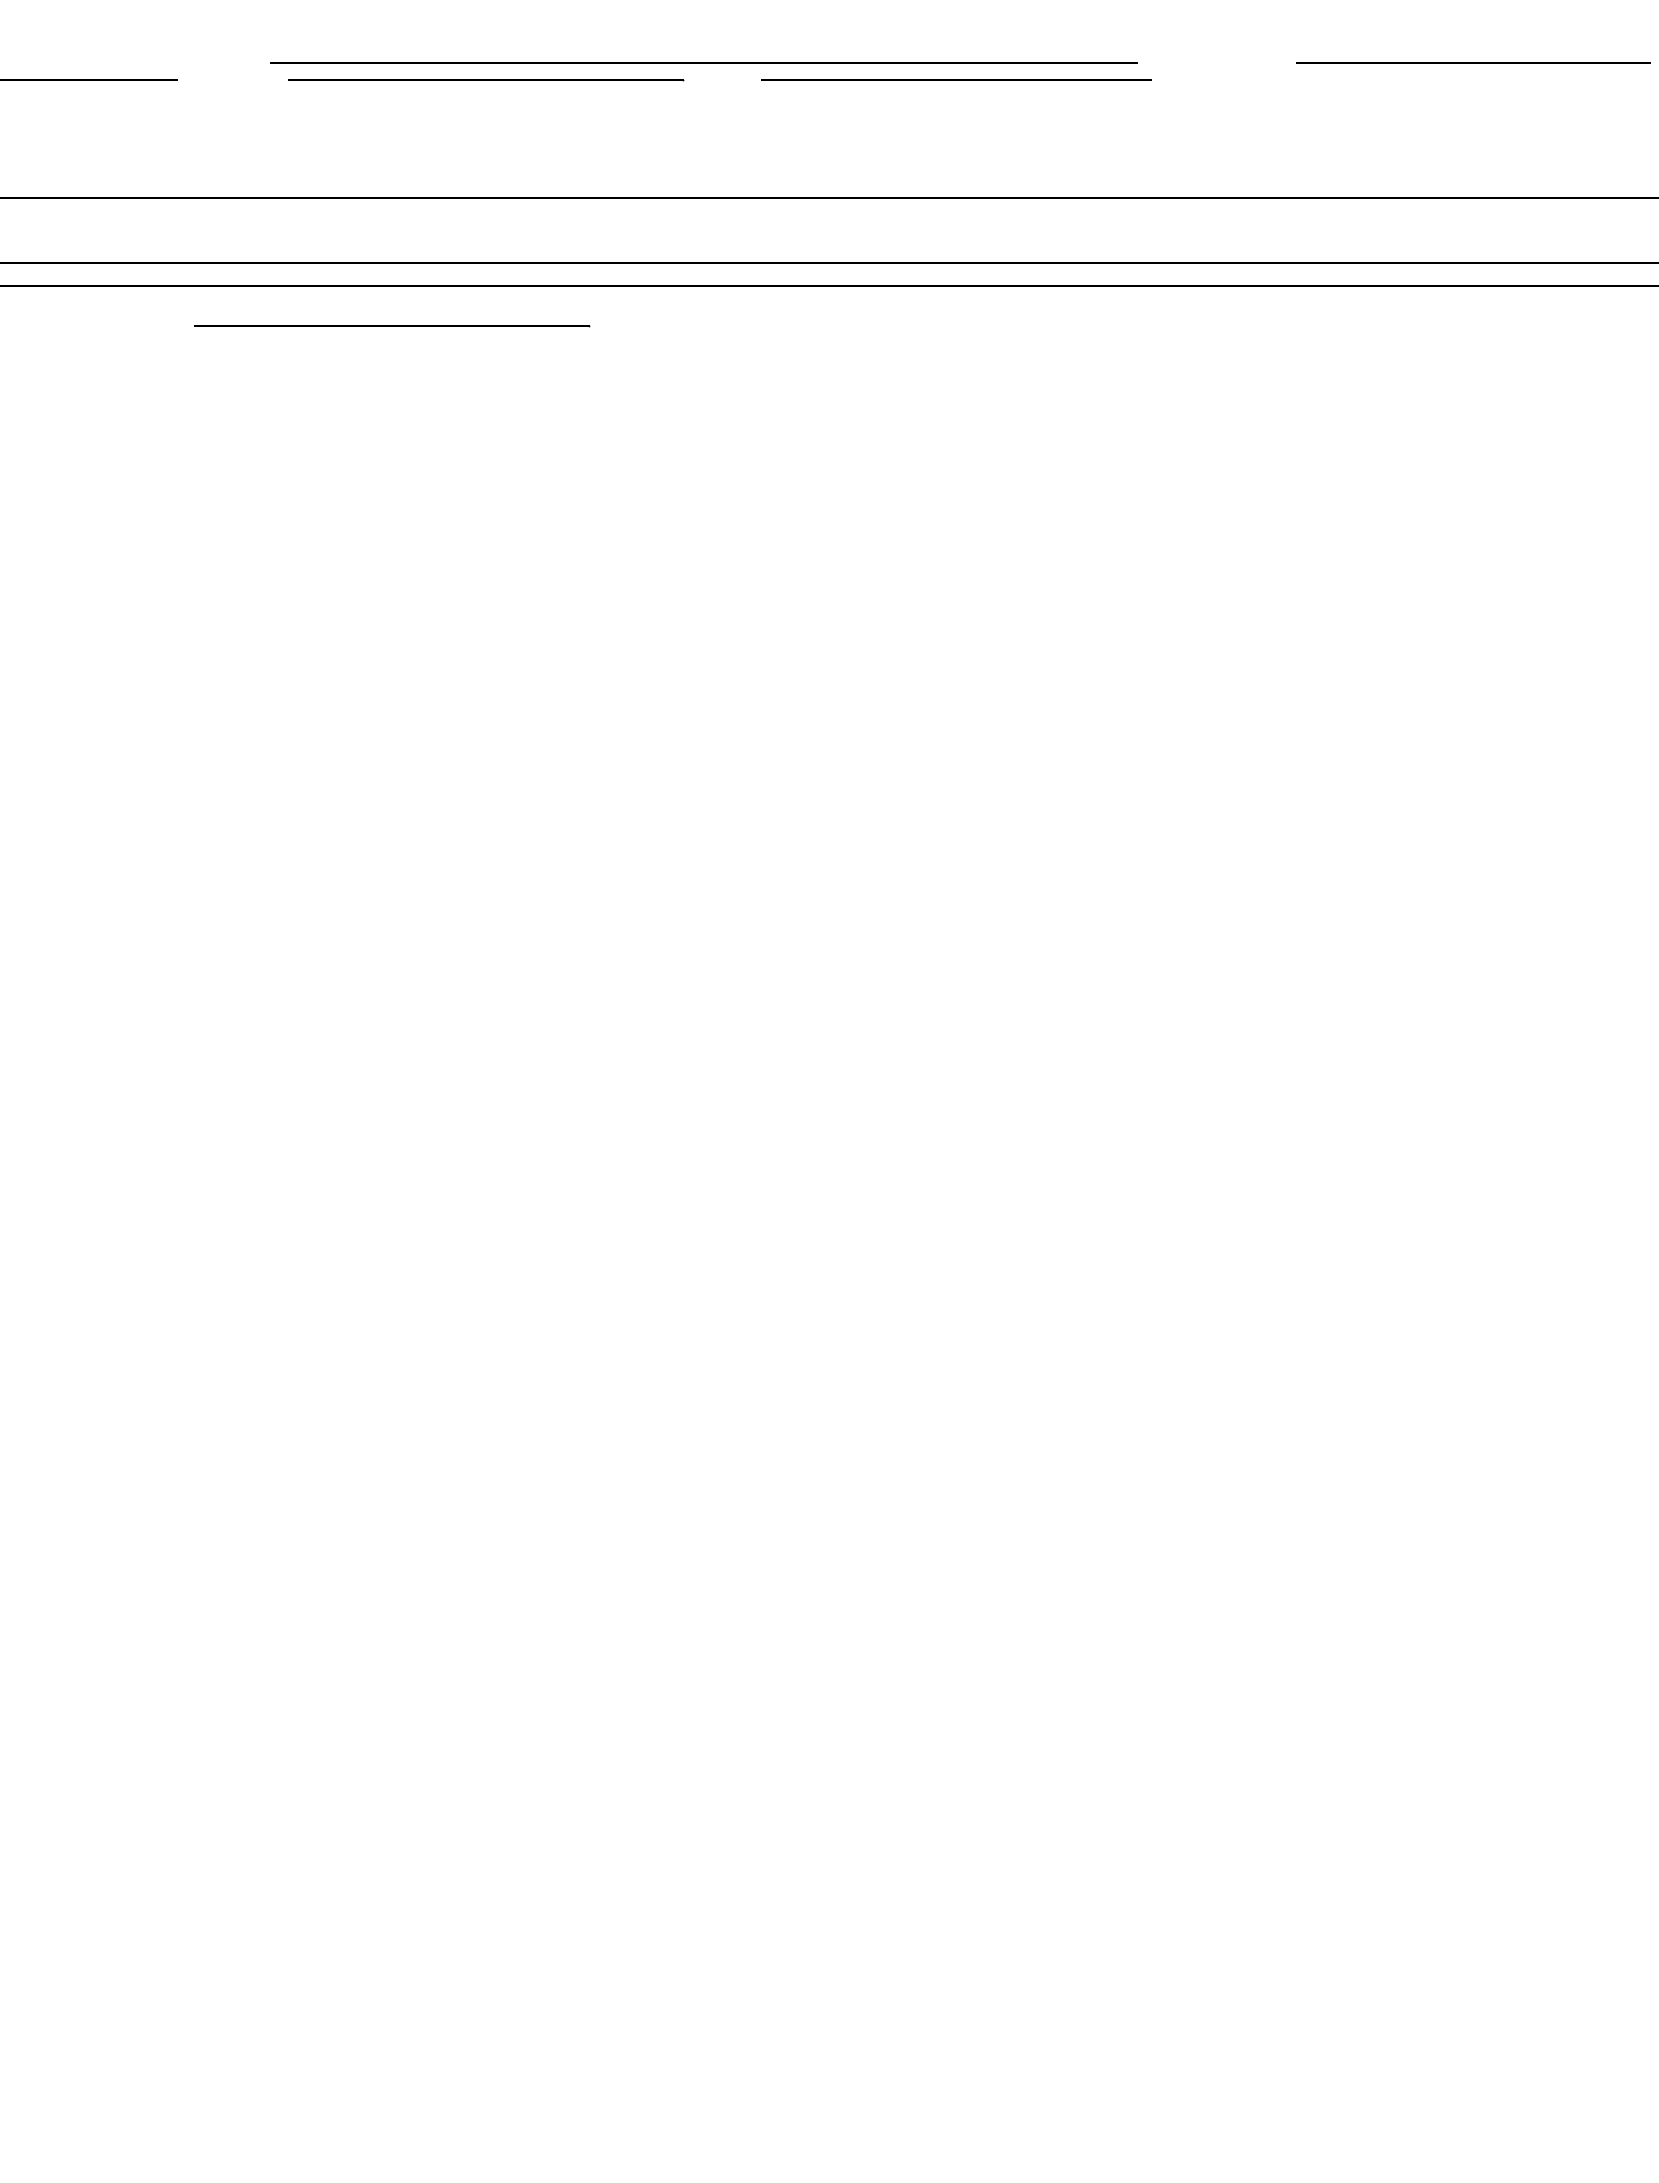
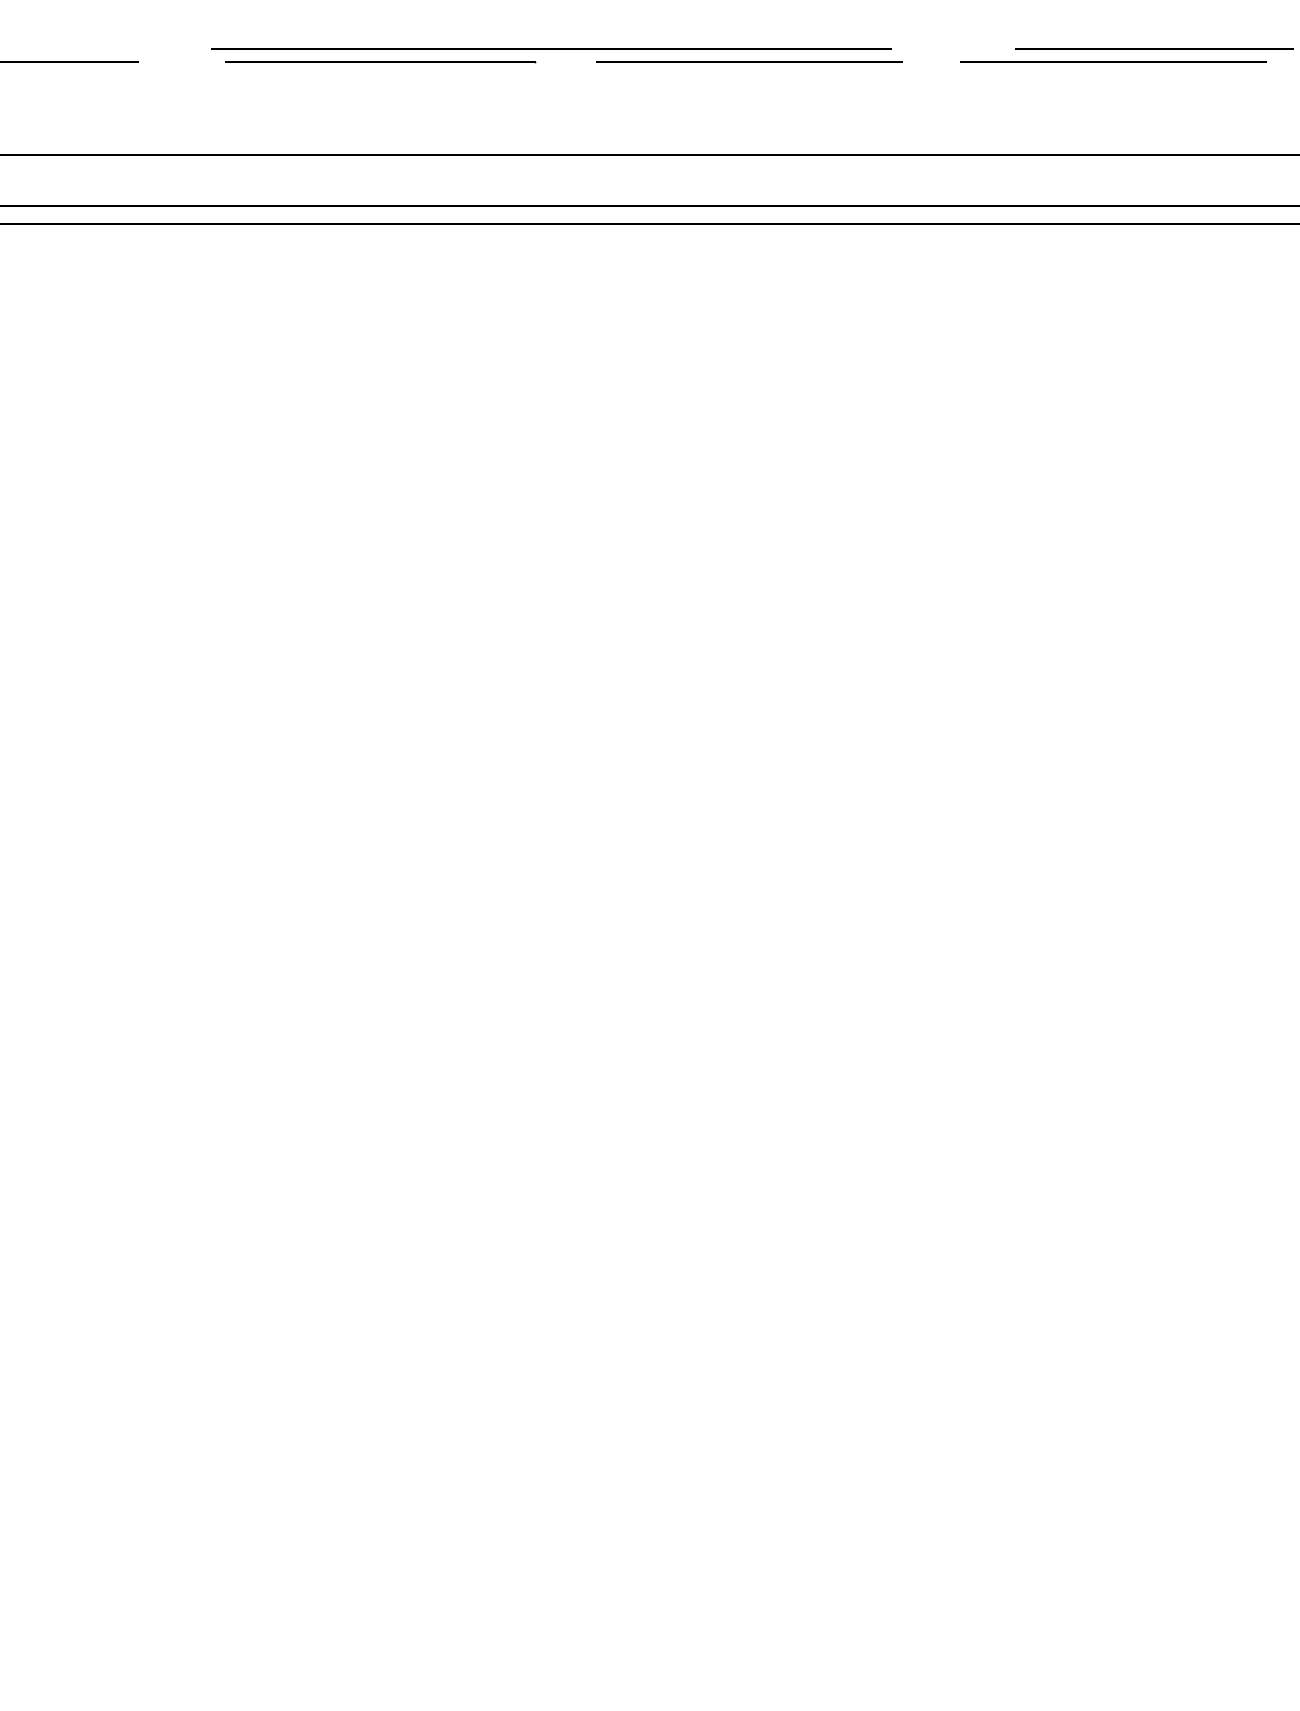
line: (1420, 79) -> (1113, 62), added
line: (392, 326) -> (307, 255), removed

